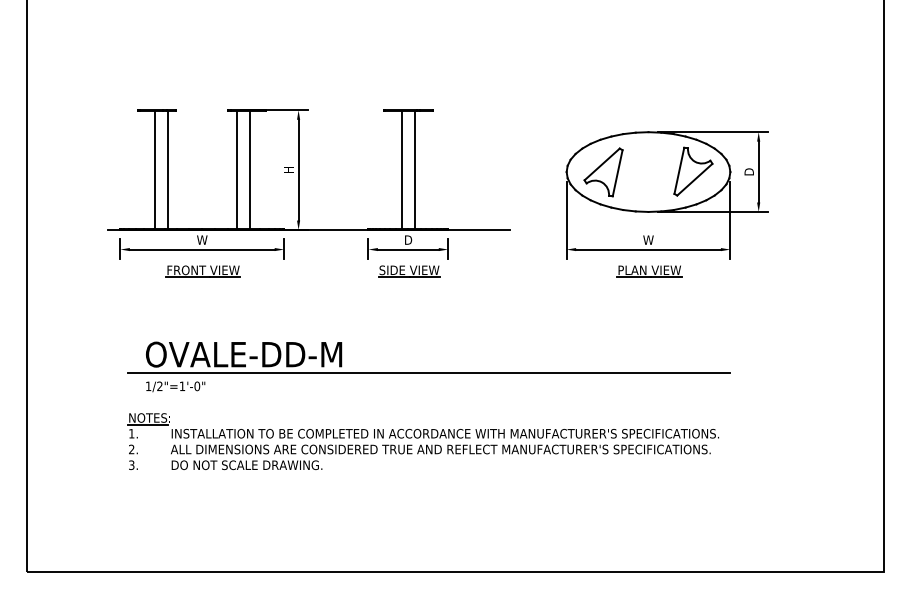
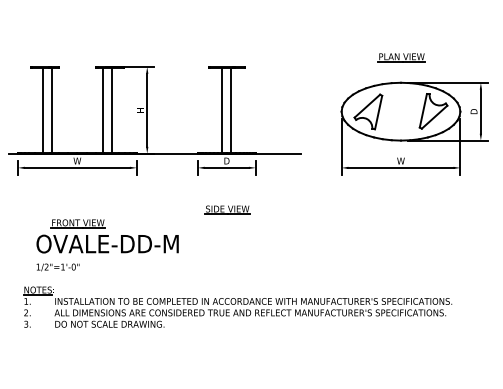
part: (202, 271) -> (77, 223), moved
part: (409, 271) -> (227, 209), moved
part: (649, 271) -> (401, 57), moved
line: (428, 372) -> (241, 257), removed

